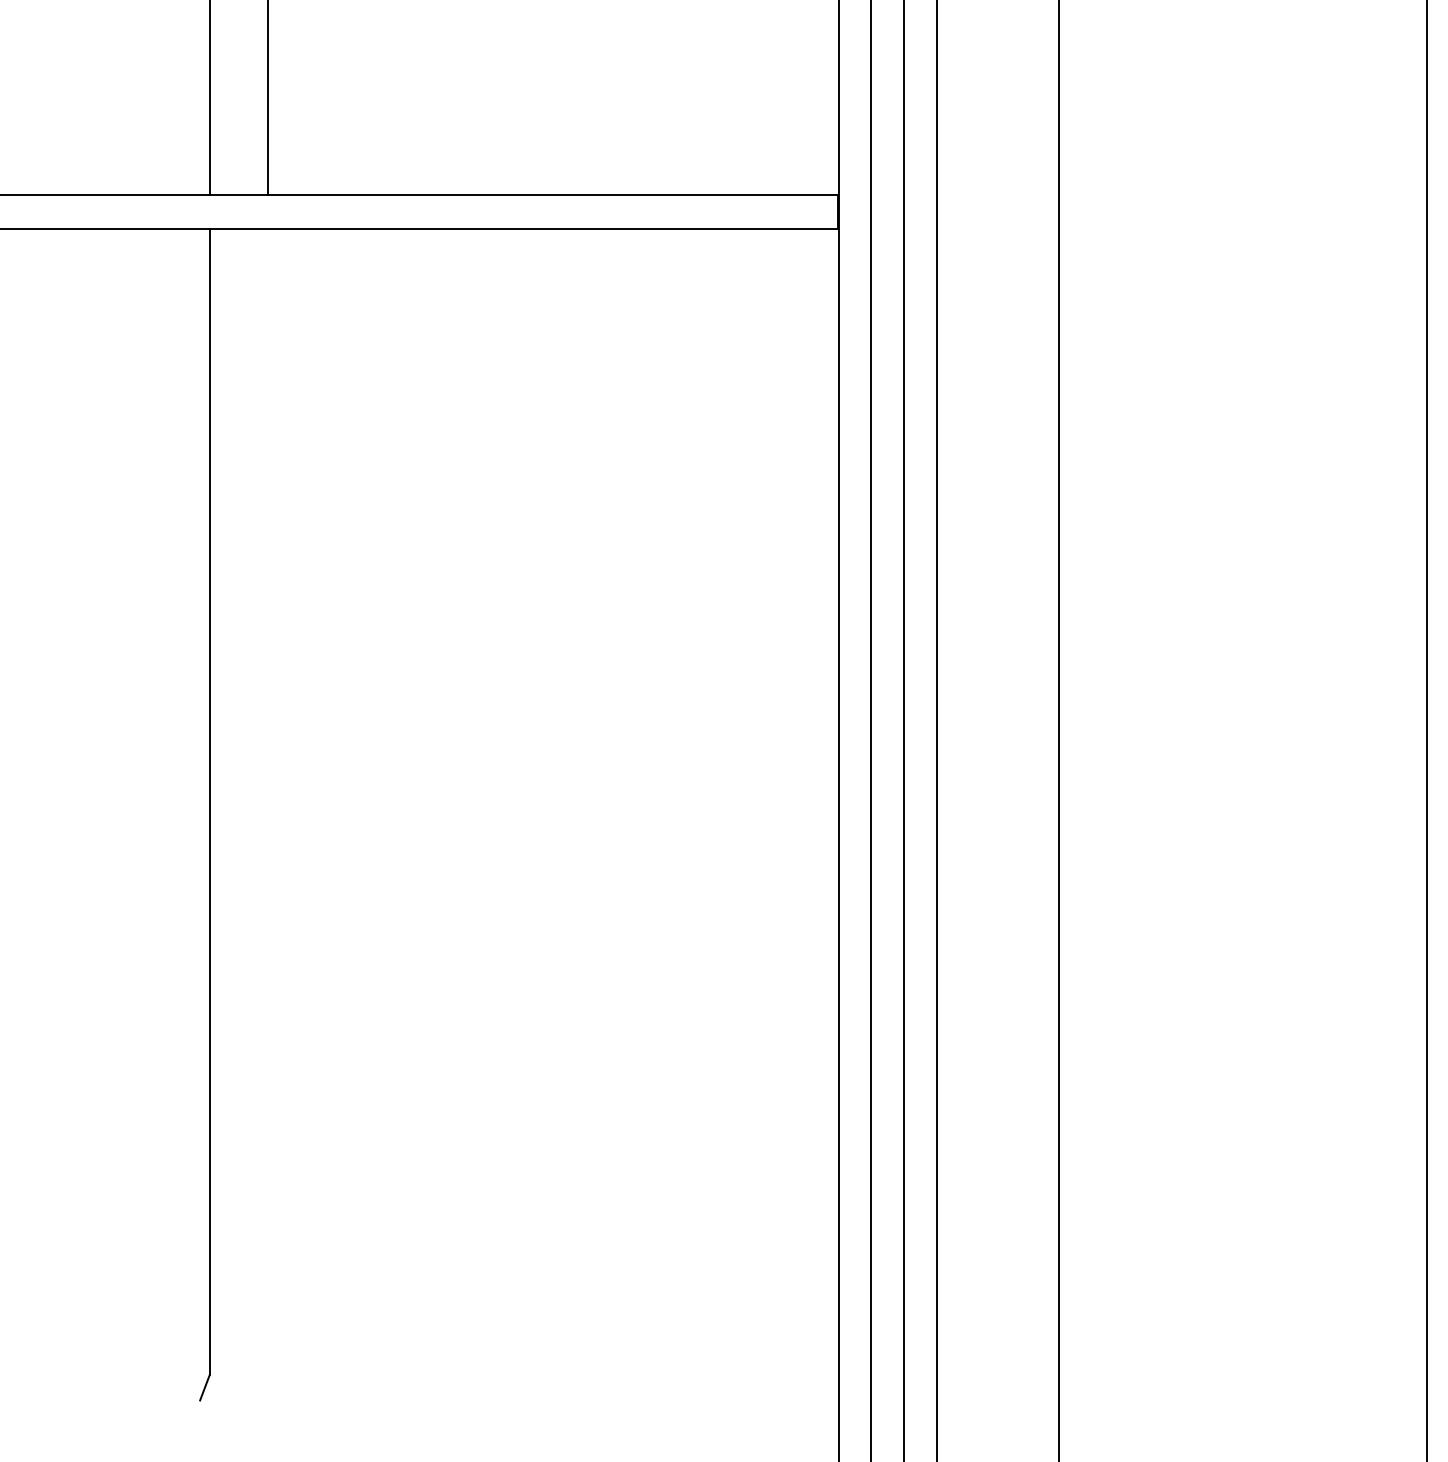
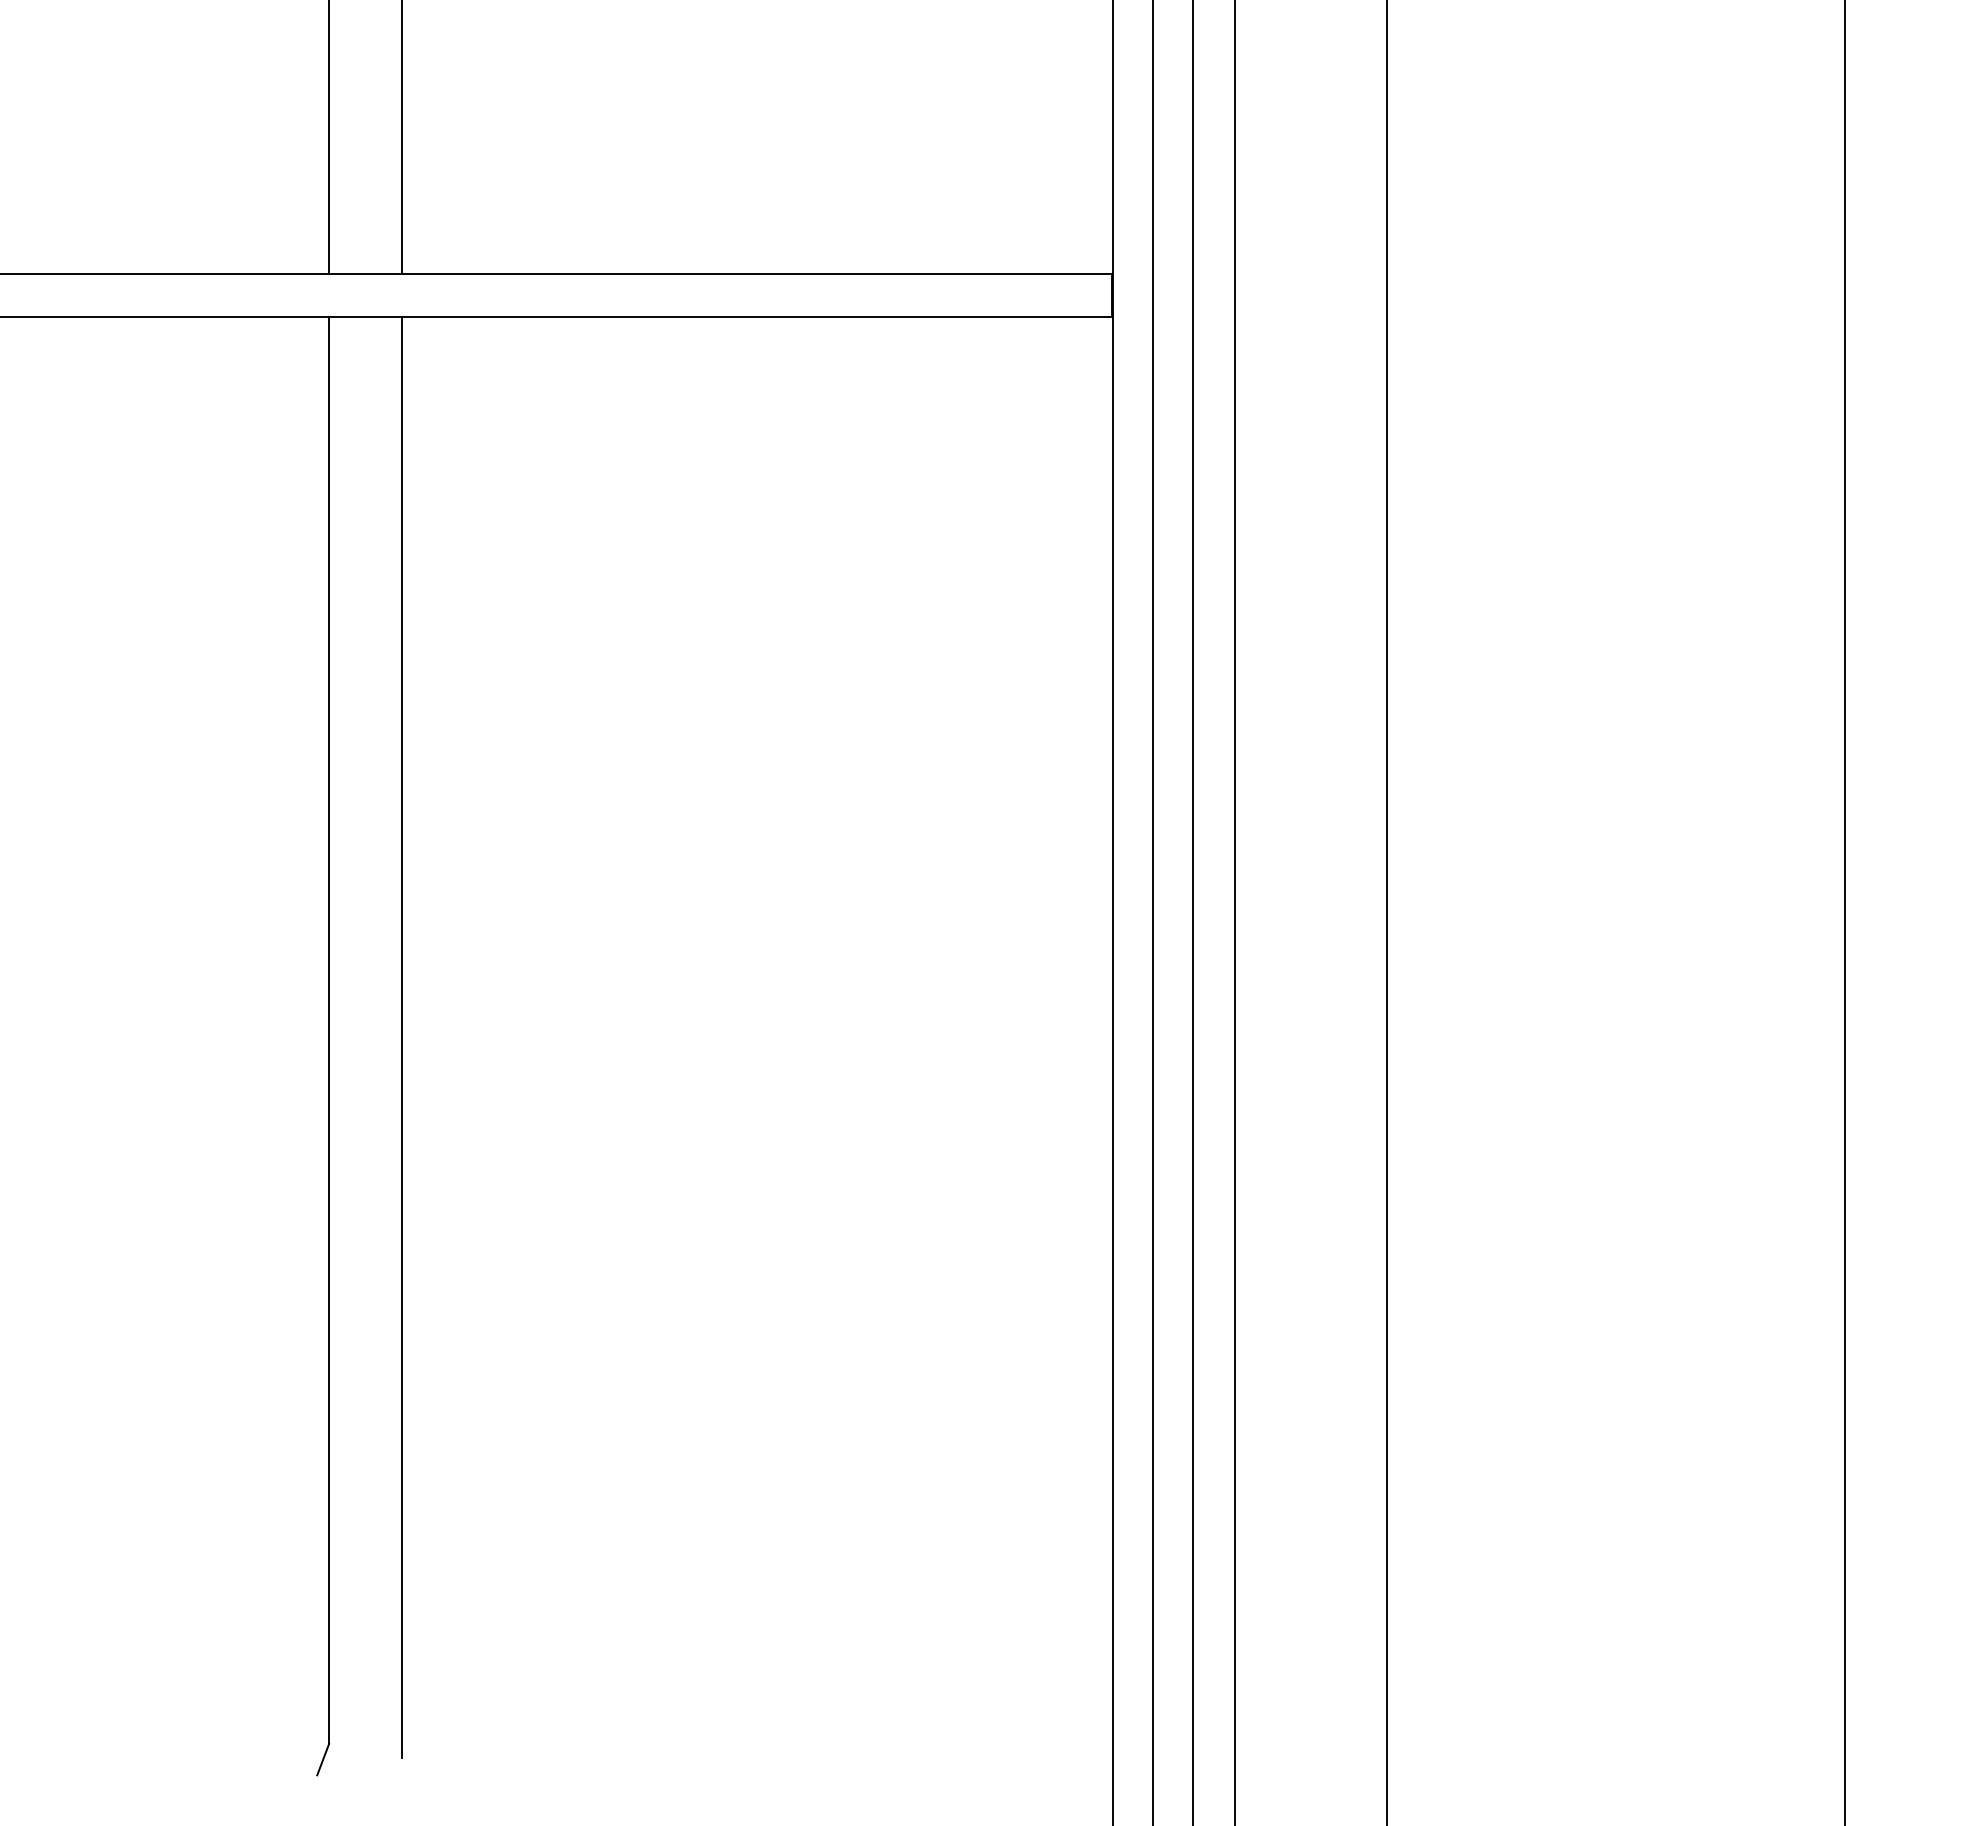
line: (268, 807) -> (402, 1037), added

